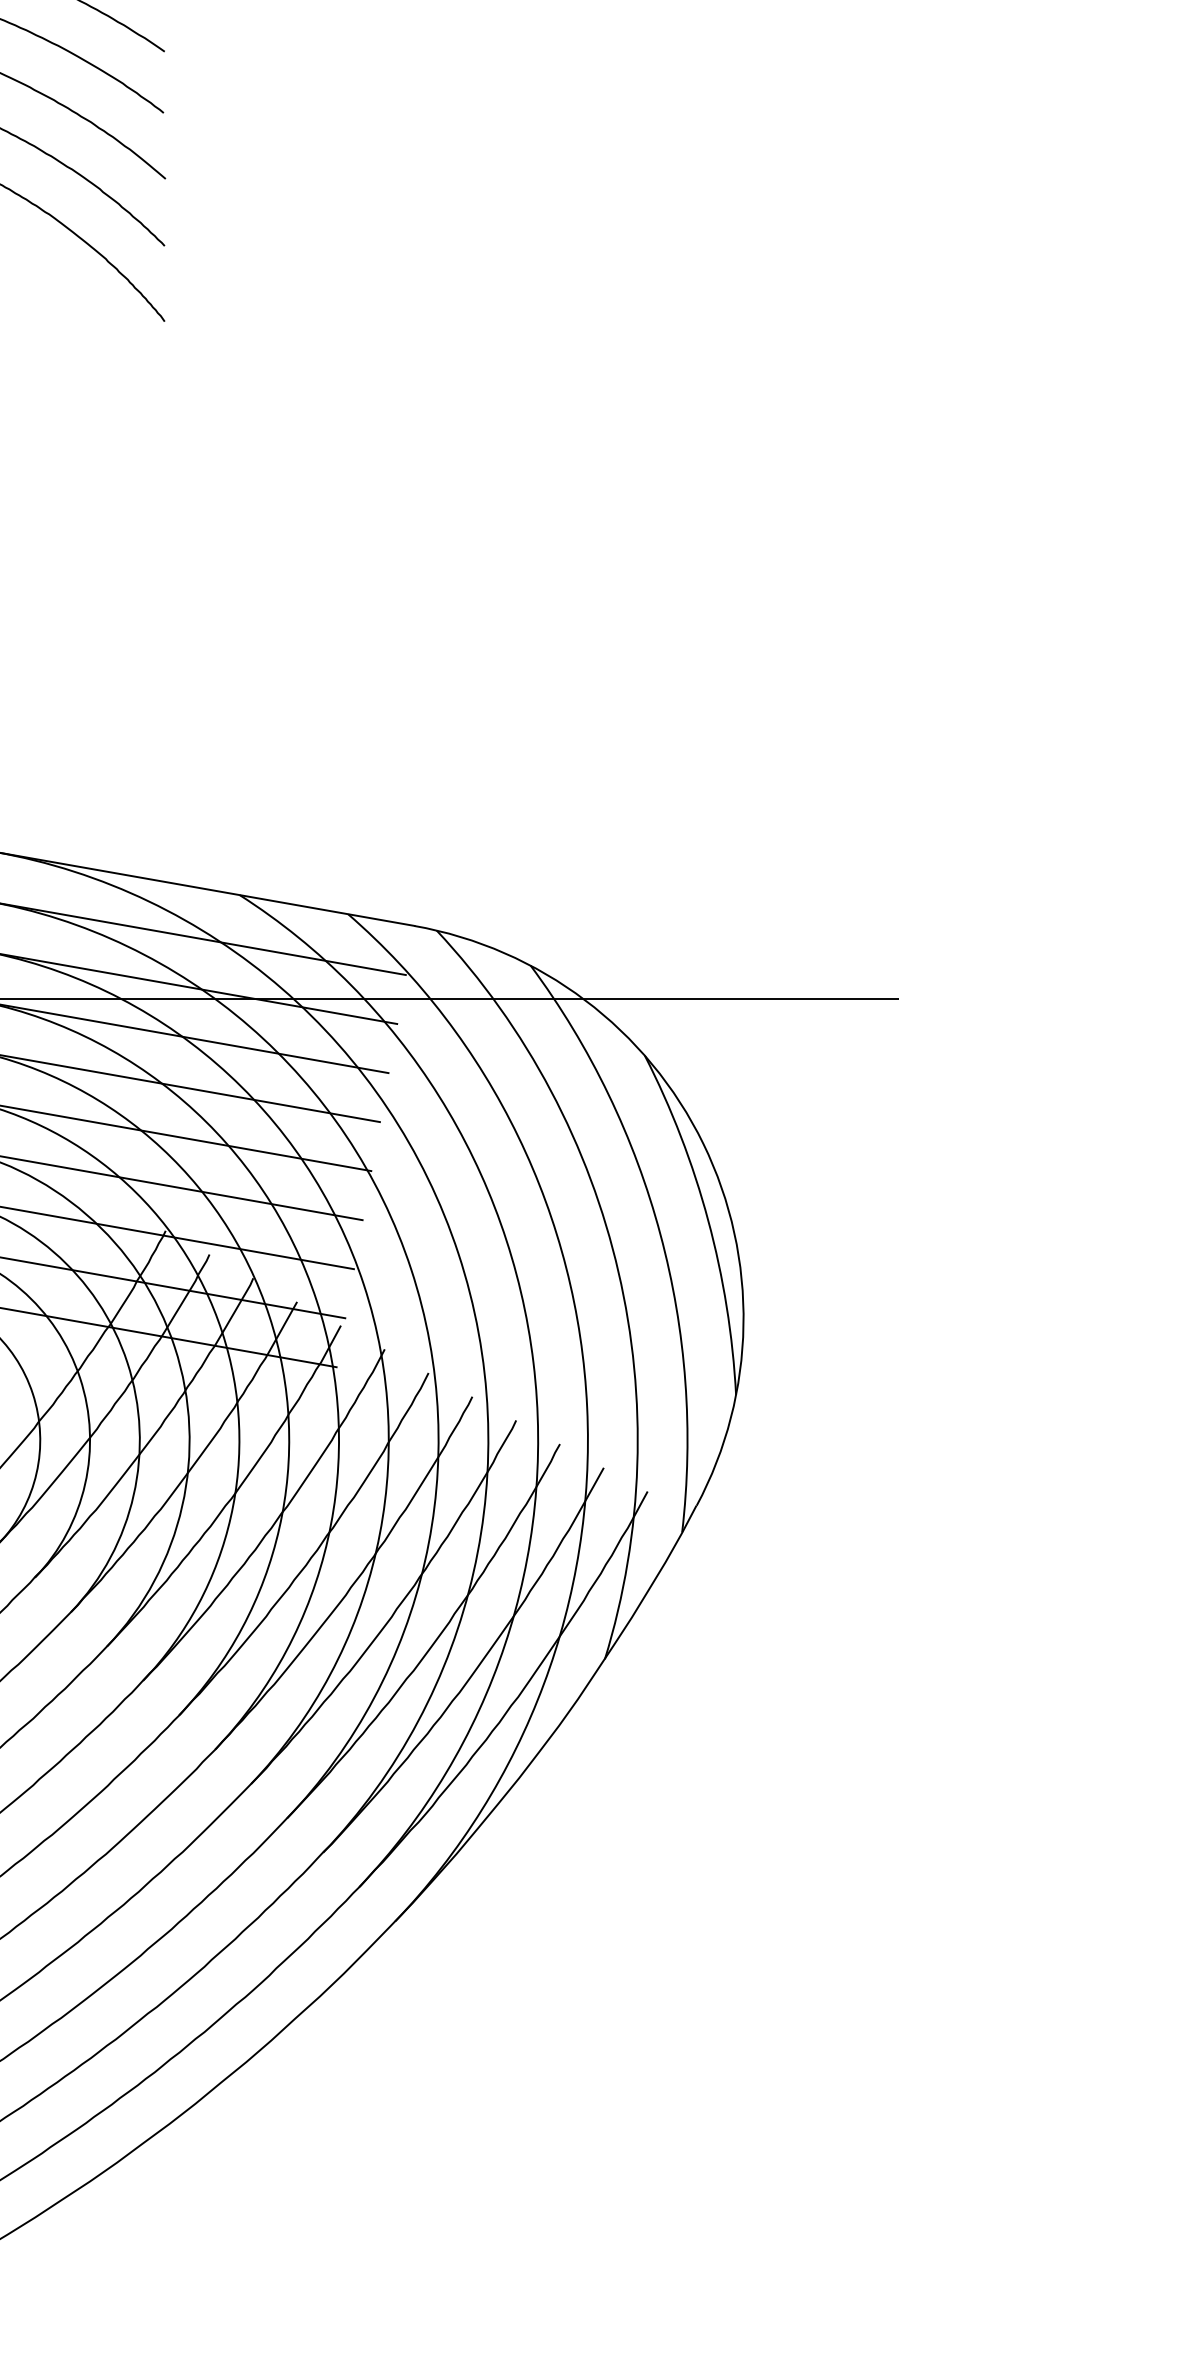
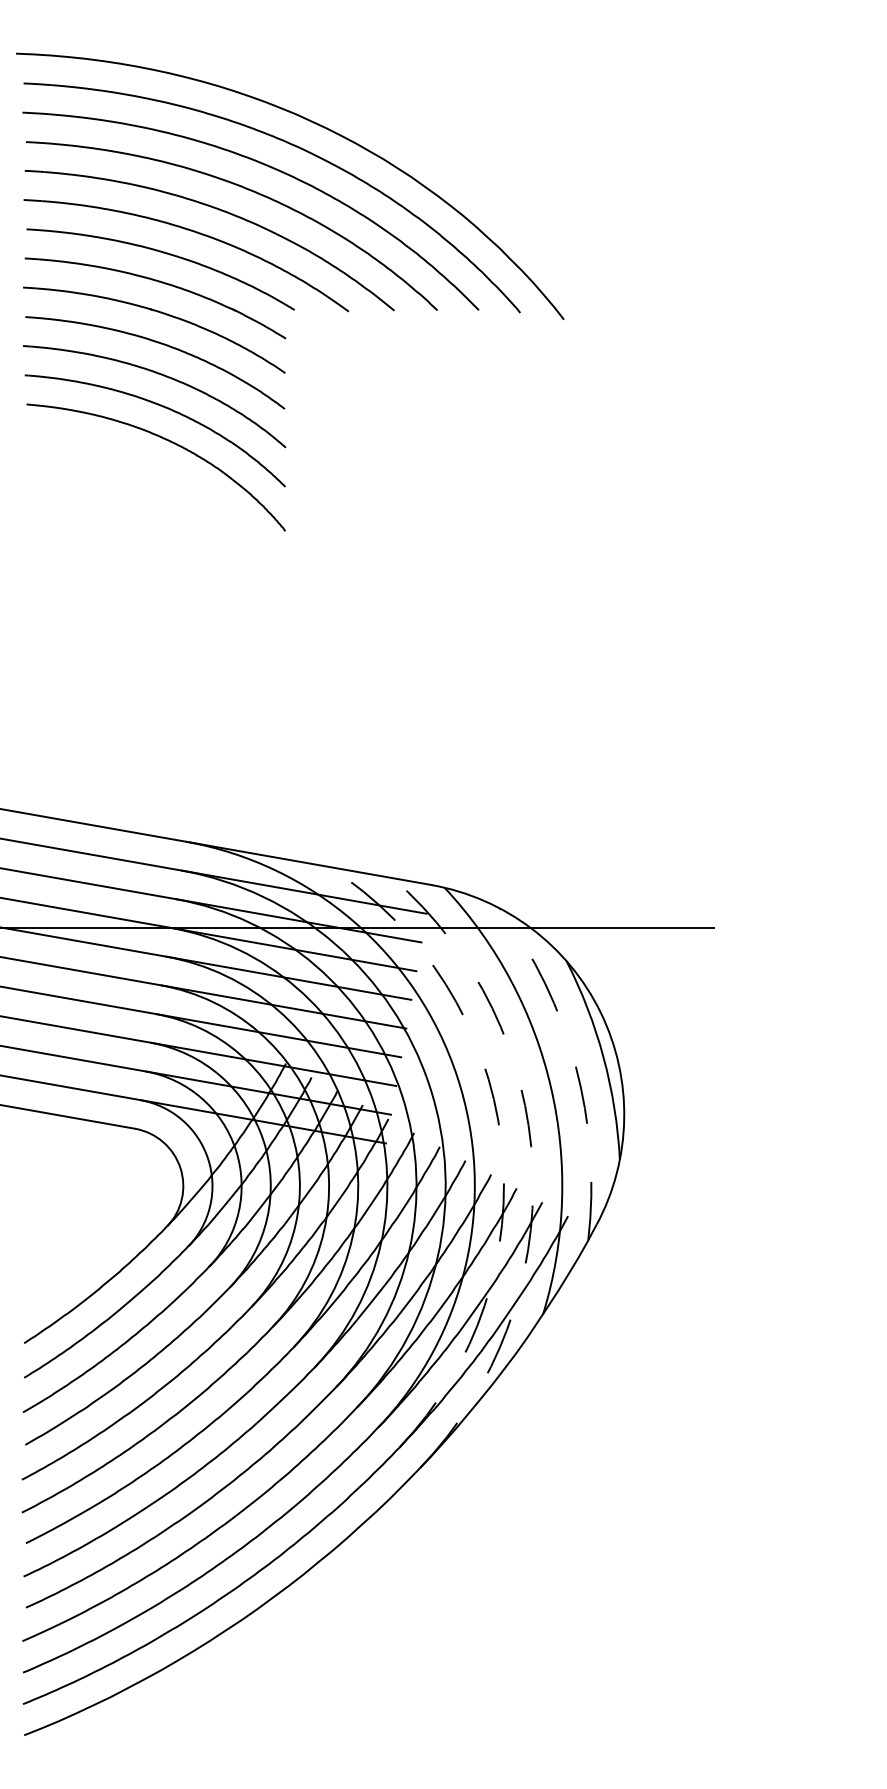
arc: (660, 1234) -> (575, 1065), solid -> dashed
arc: (533, 1362) -> (501, 1140), solid -> dashed
arc: (586, 1408) -> (532, 1167), solid -> dashed

